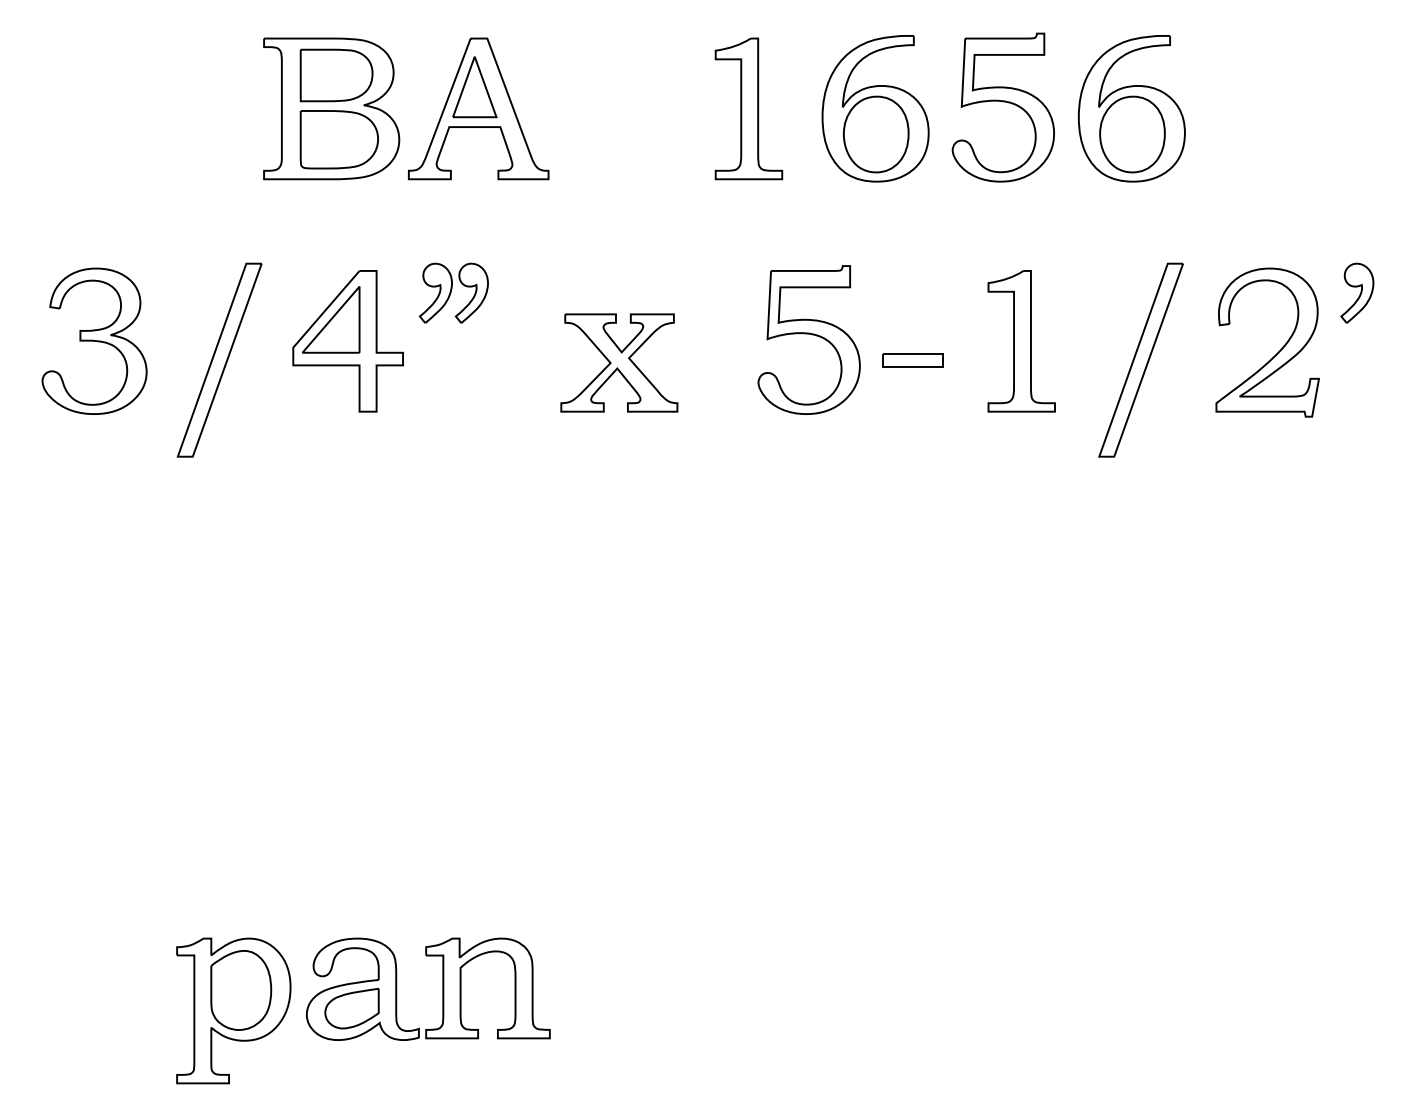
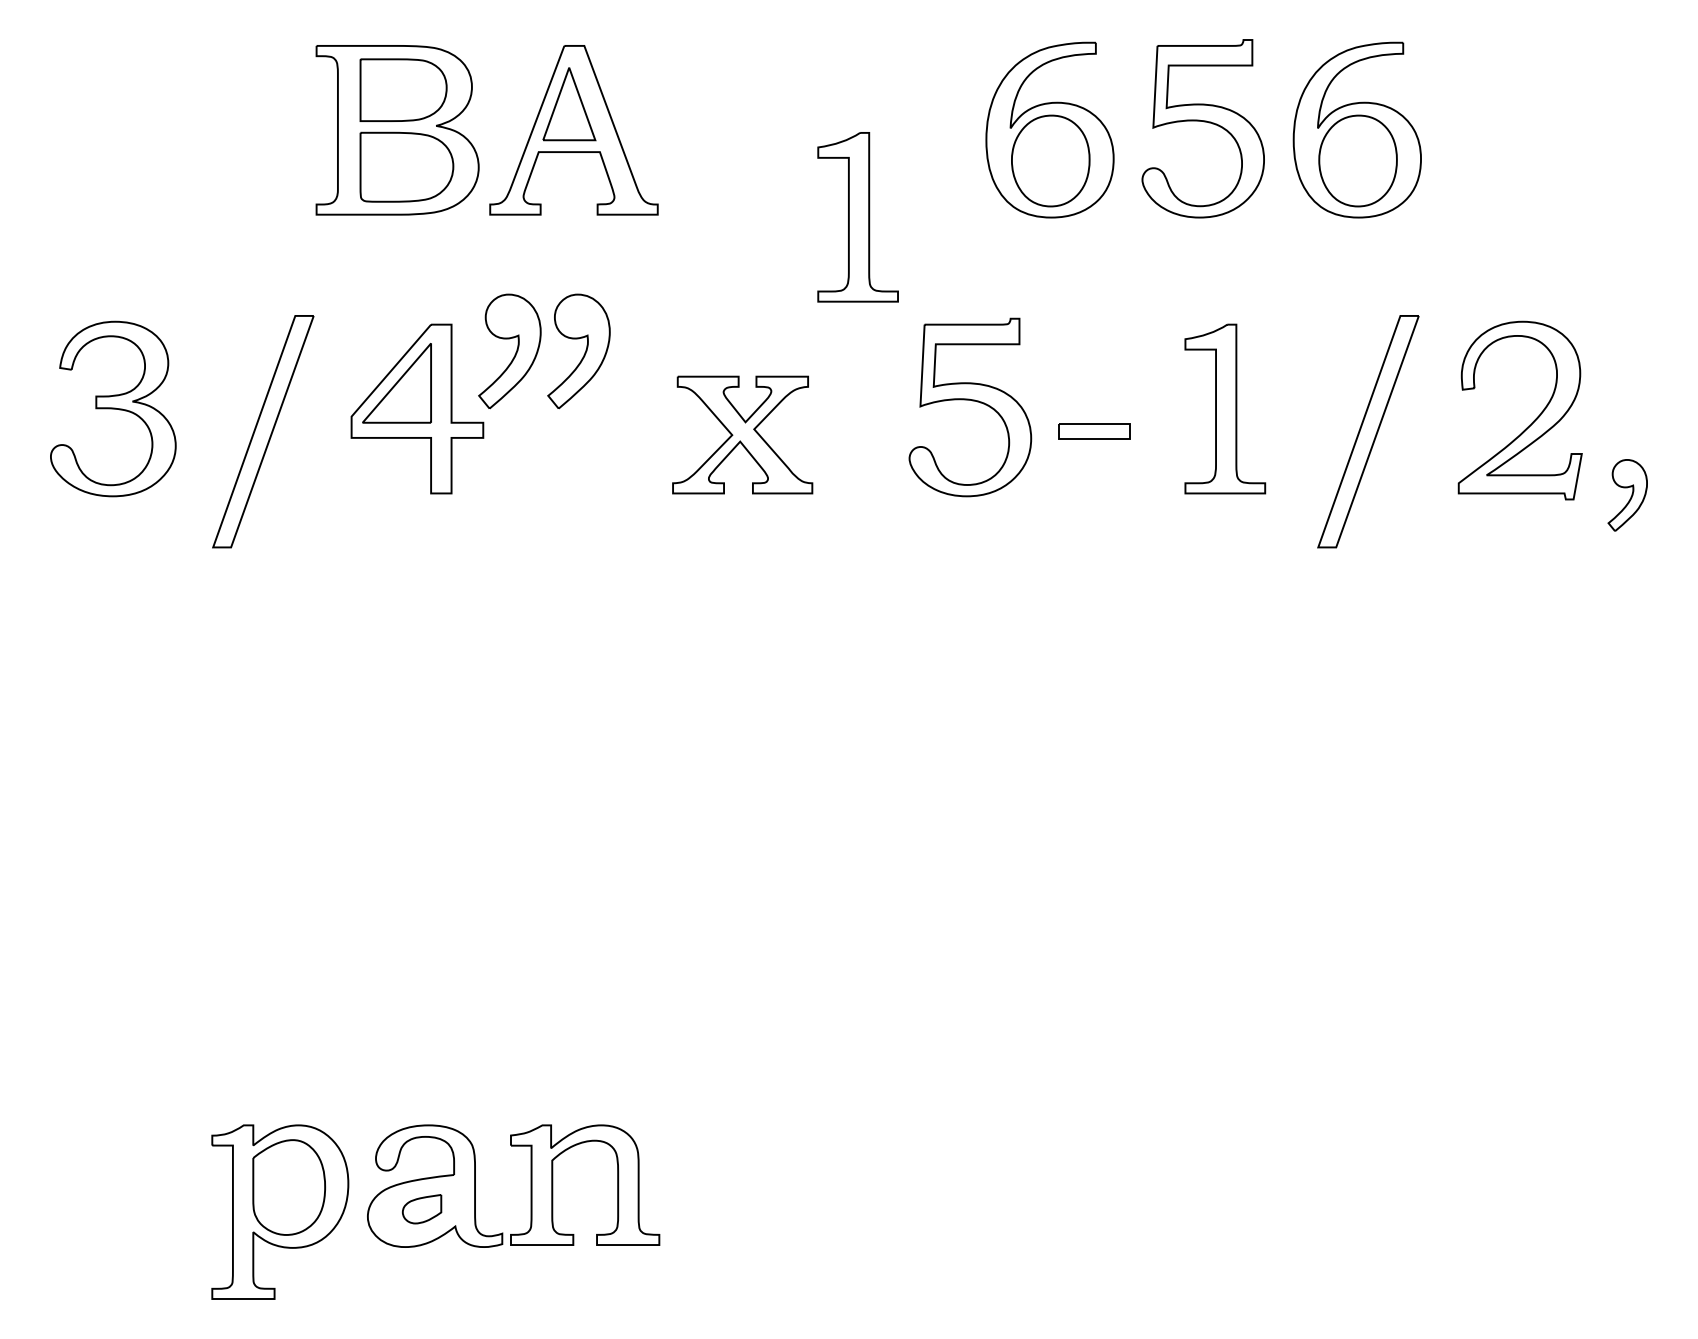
part: (748, 109) -> (857, 217), moved
part: (453, 293) -> (543, 351), size x1.6
part: (1357, 293) -> (1627, 495), moved
part: (351, 1007) -> (421, 1208), size x0.6

